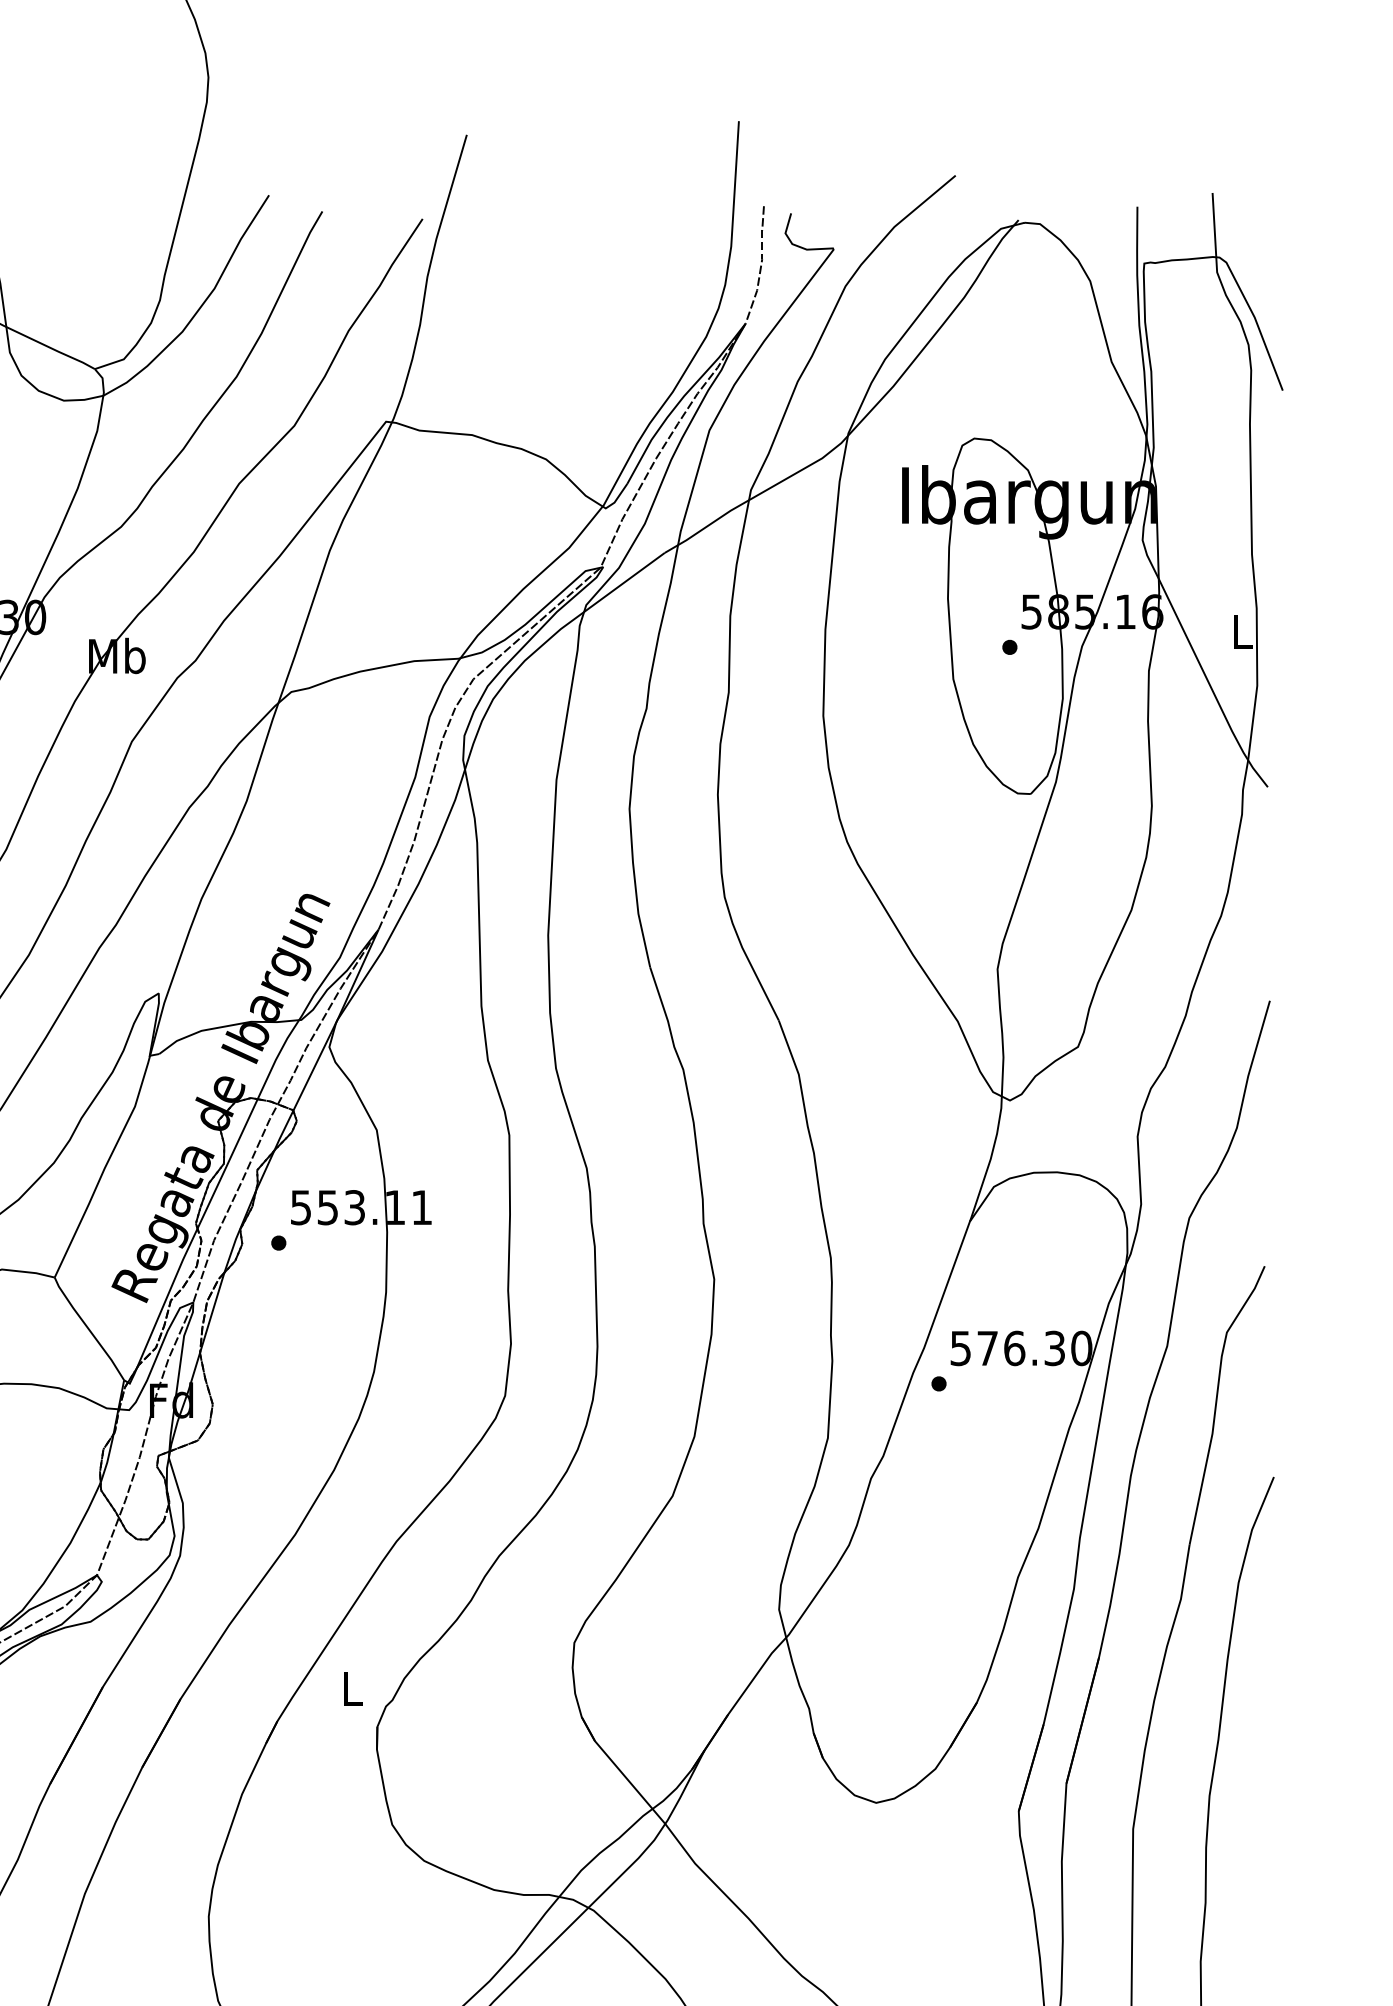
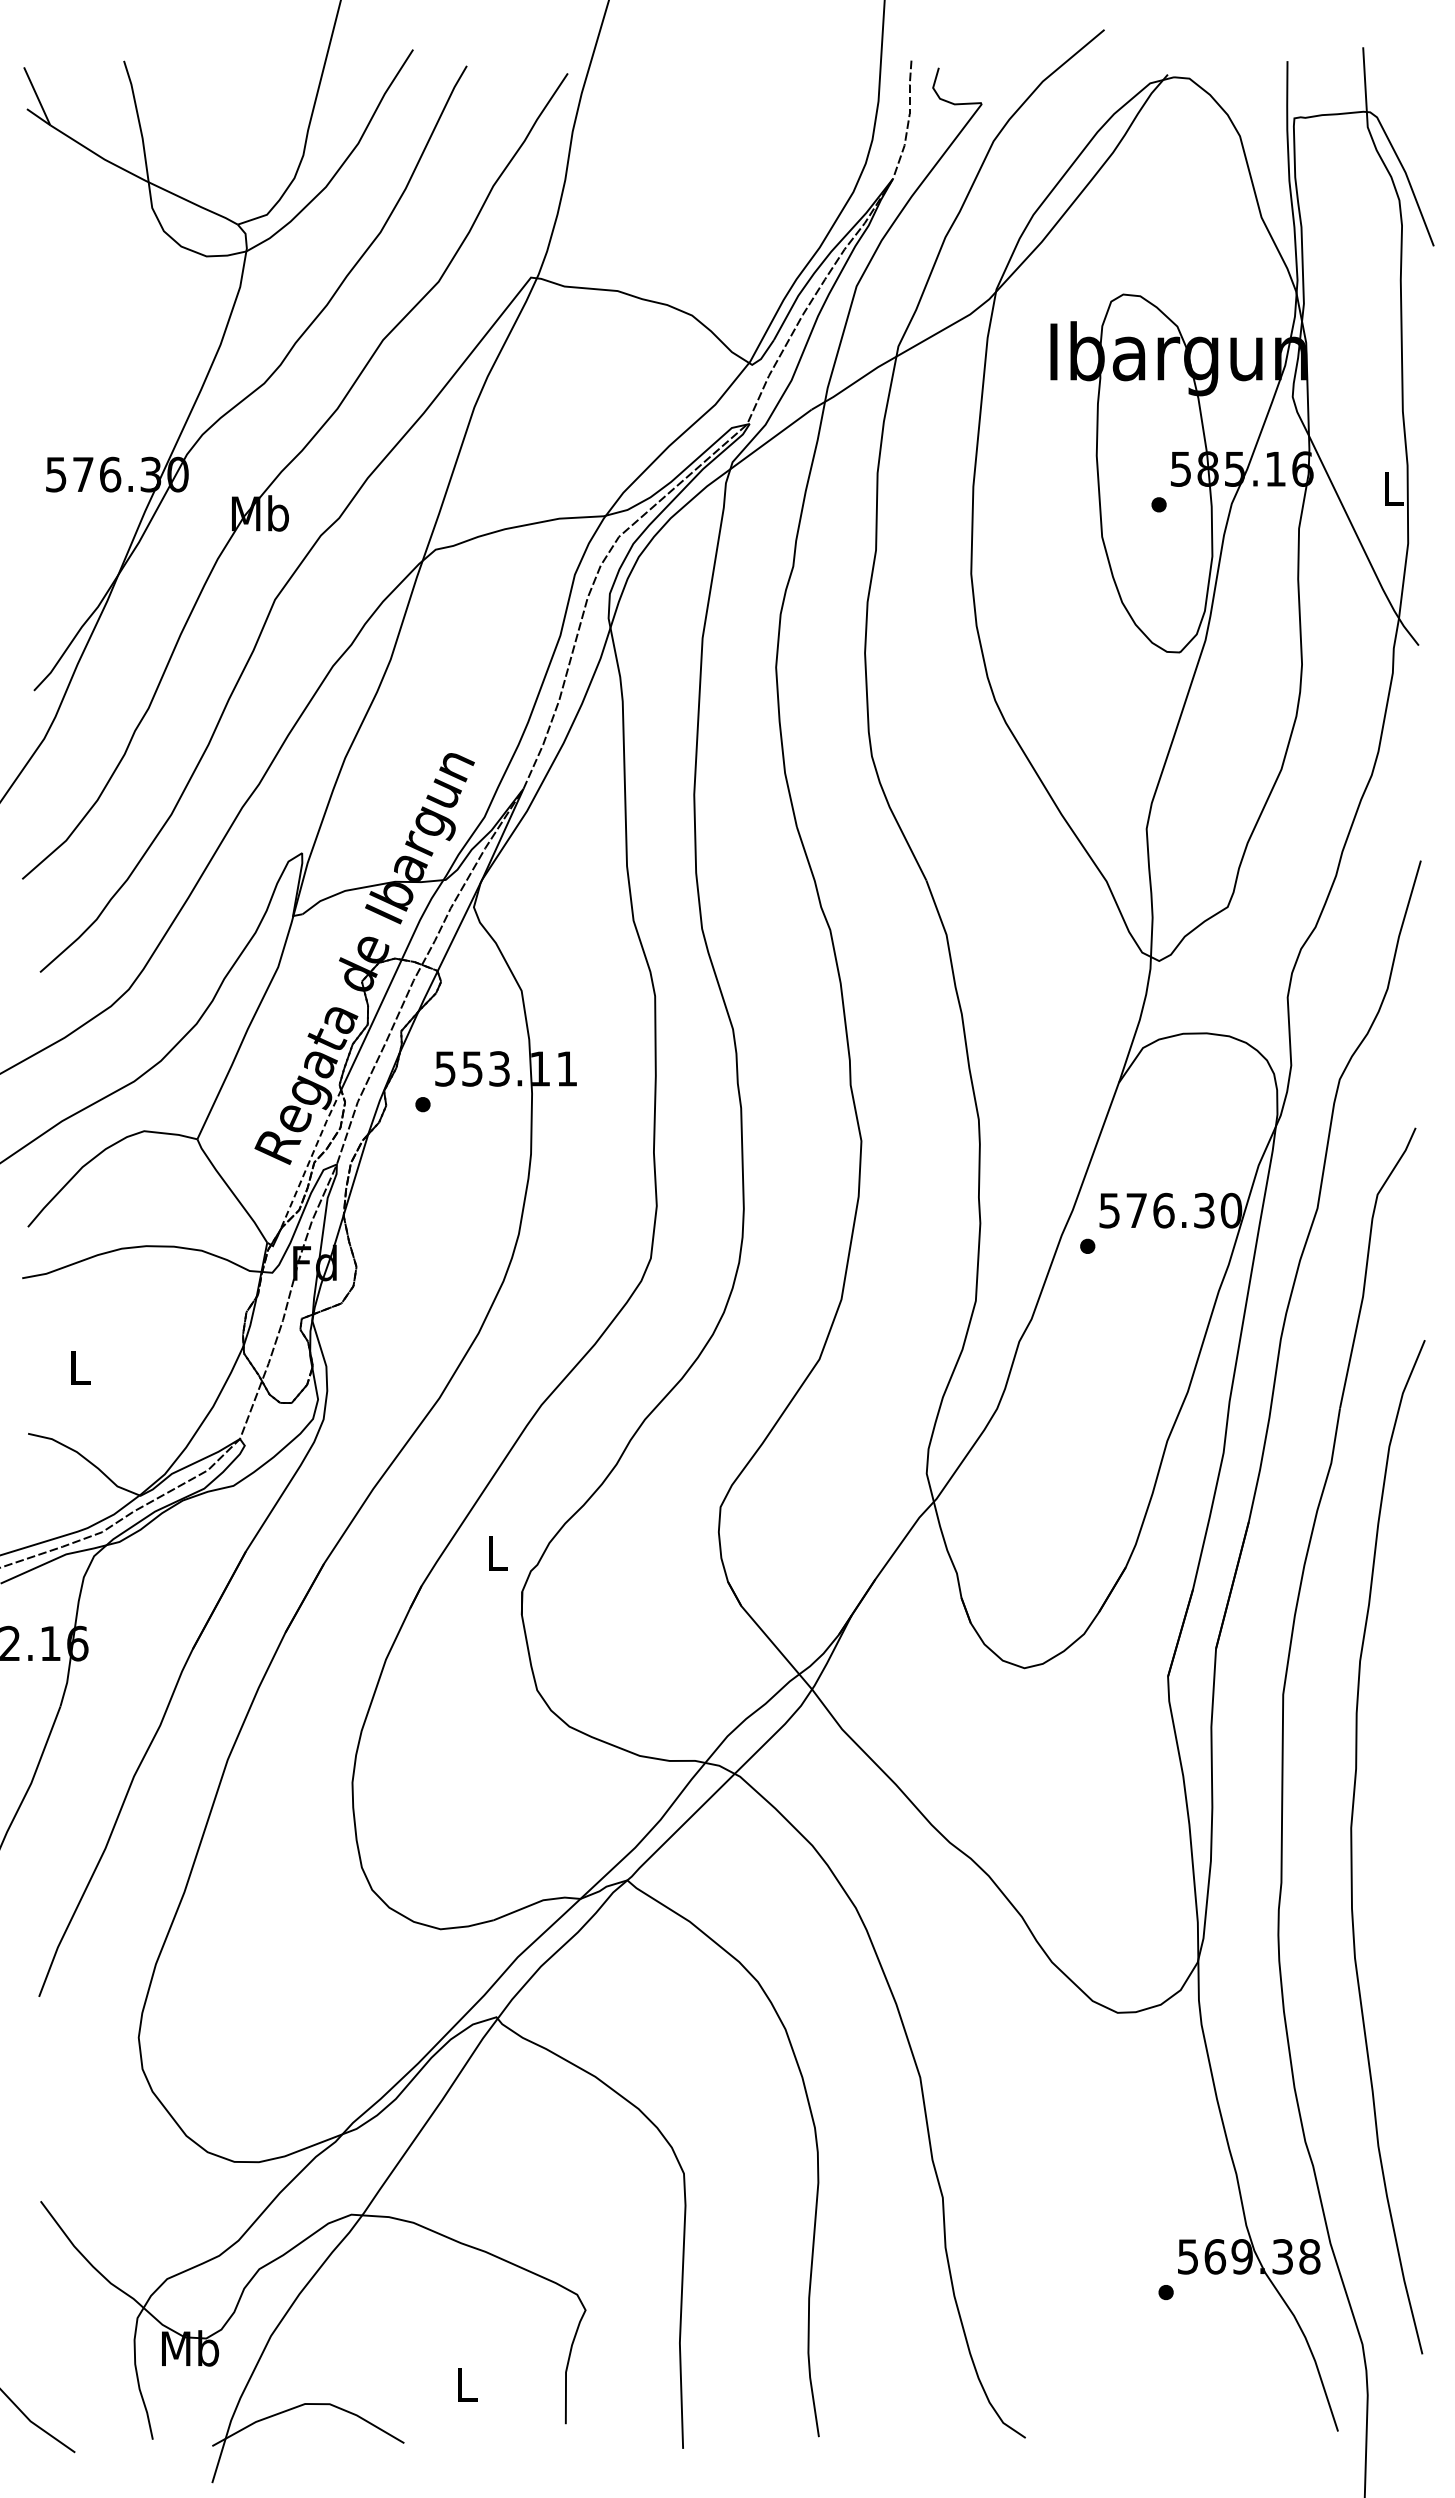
line: (167, 1297) -> (310, 1159), solid -> dashed

